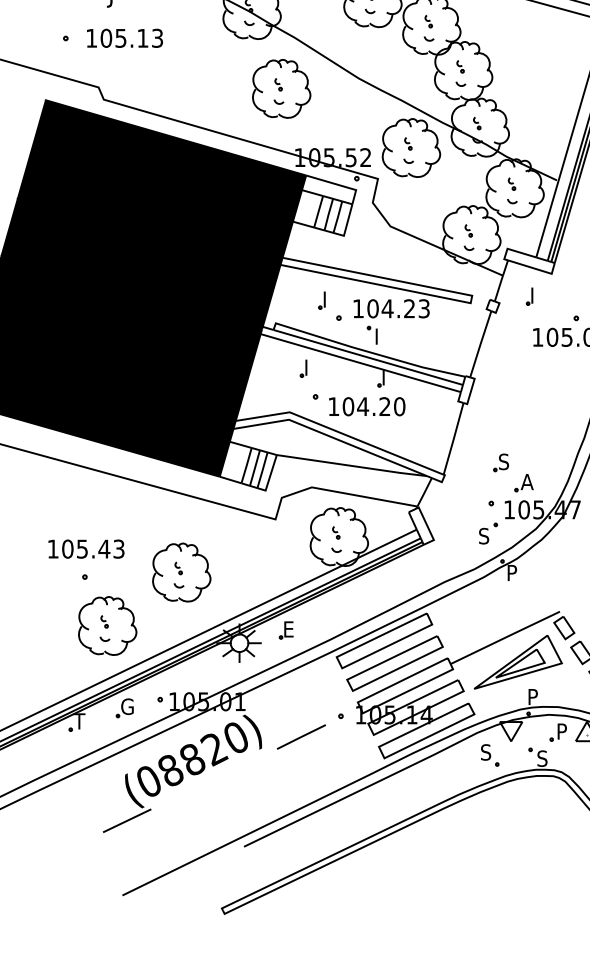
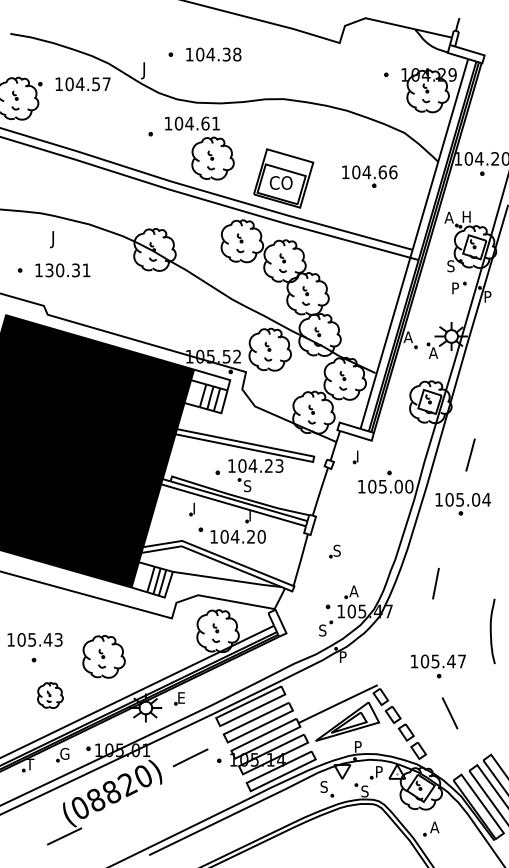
text: (131, 38) -> (67, 270), 105.13 -> 130.31
part: (281, 88) -> (176, 306), removed
part: (321, 301) -> (205, 460), removed
text: (380, 337) -> (247, 486), I -> S
part: (500, 462) -> (334, 551), moved
part: (107, 625) -> (50, 695), size x0.6
line: (301, 736) -> (190, 757), moved

